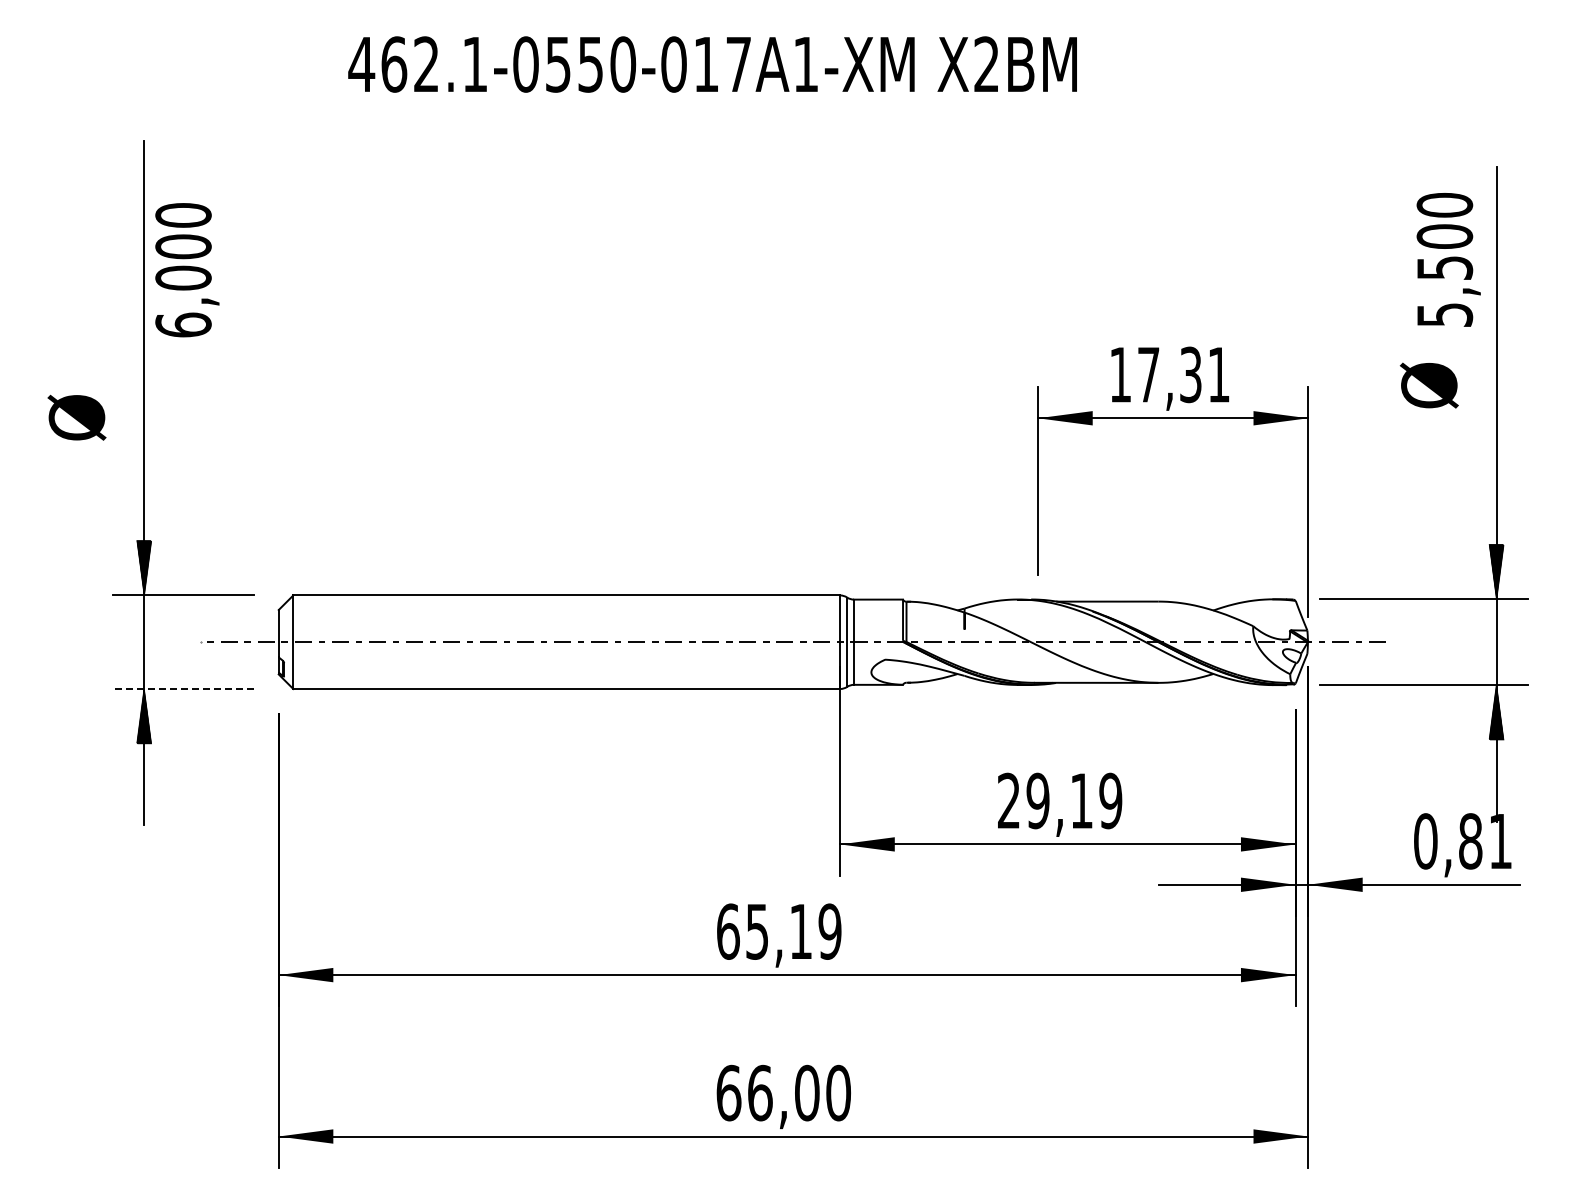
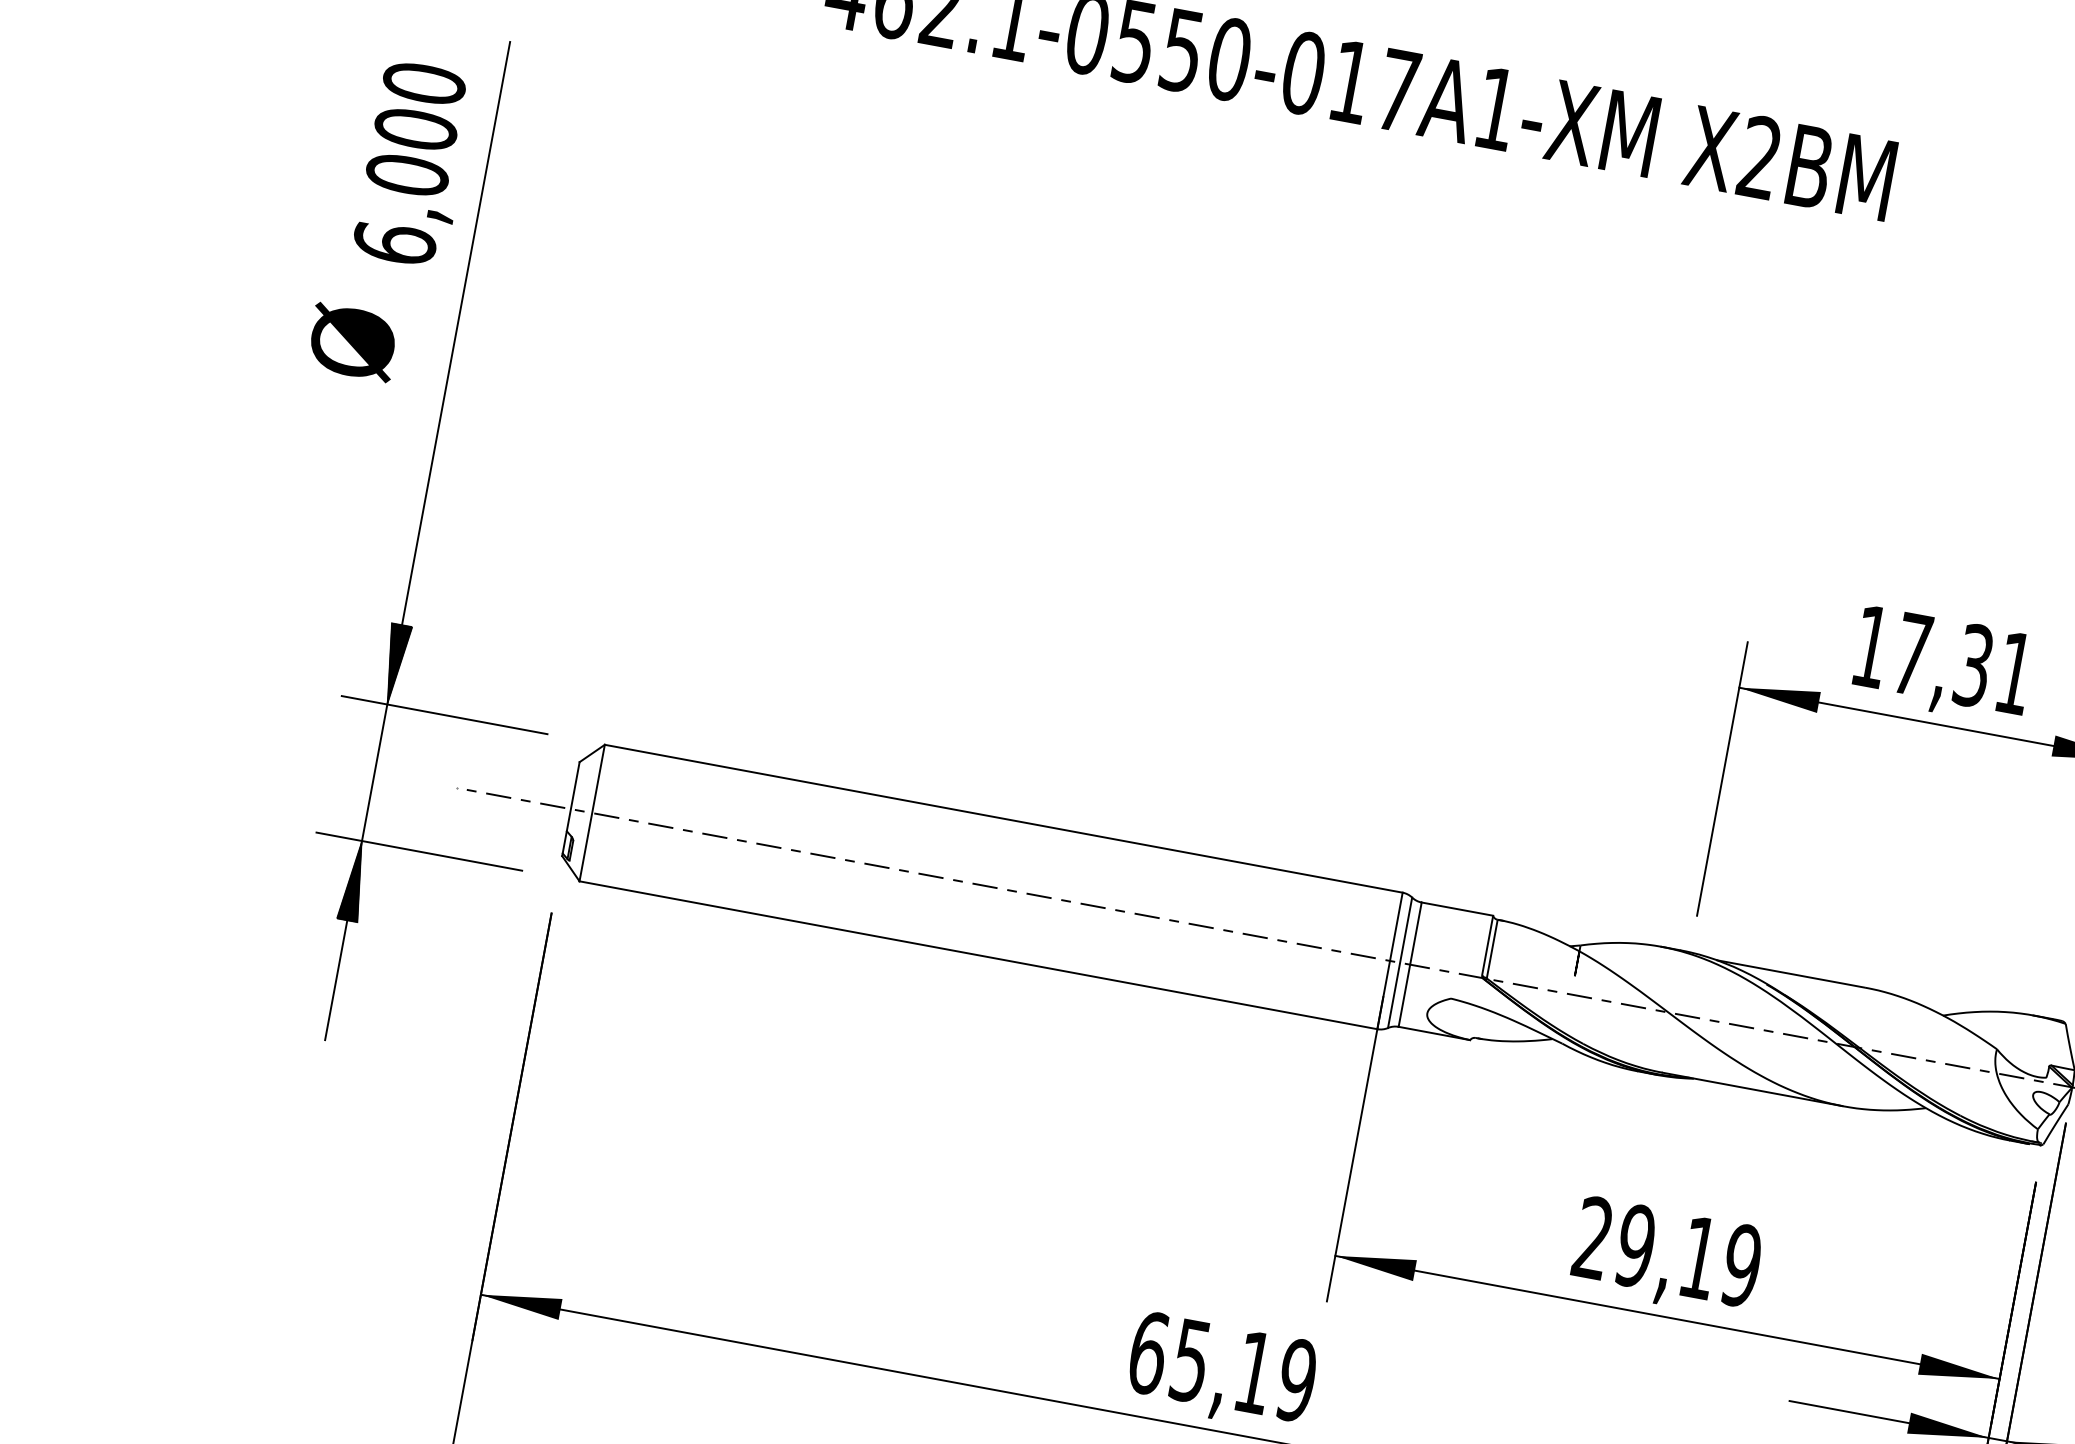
text: (187, 270) -> (415, 165), moved
text: (76, 417) -> (352, 341), moved
line: (183, 689) -> (419, 852), dashed -> solid

